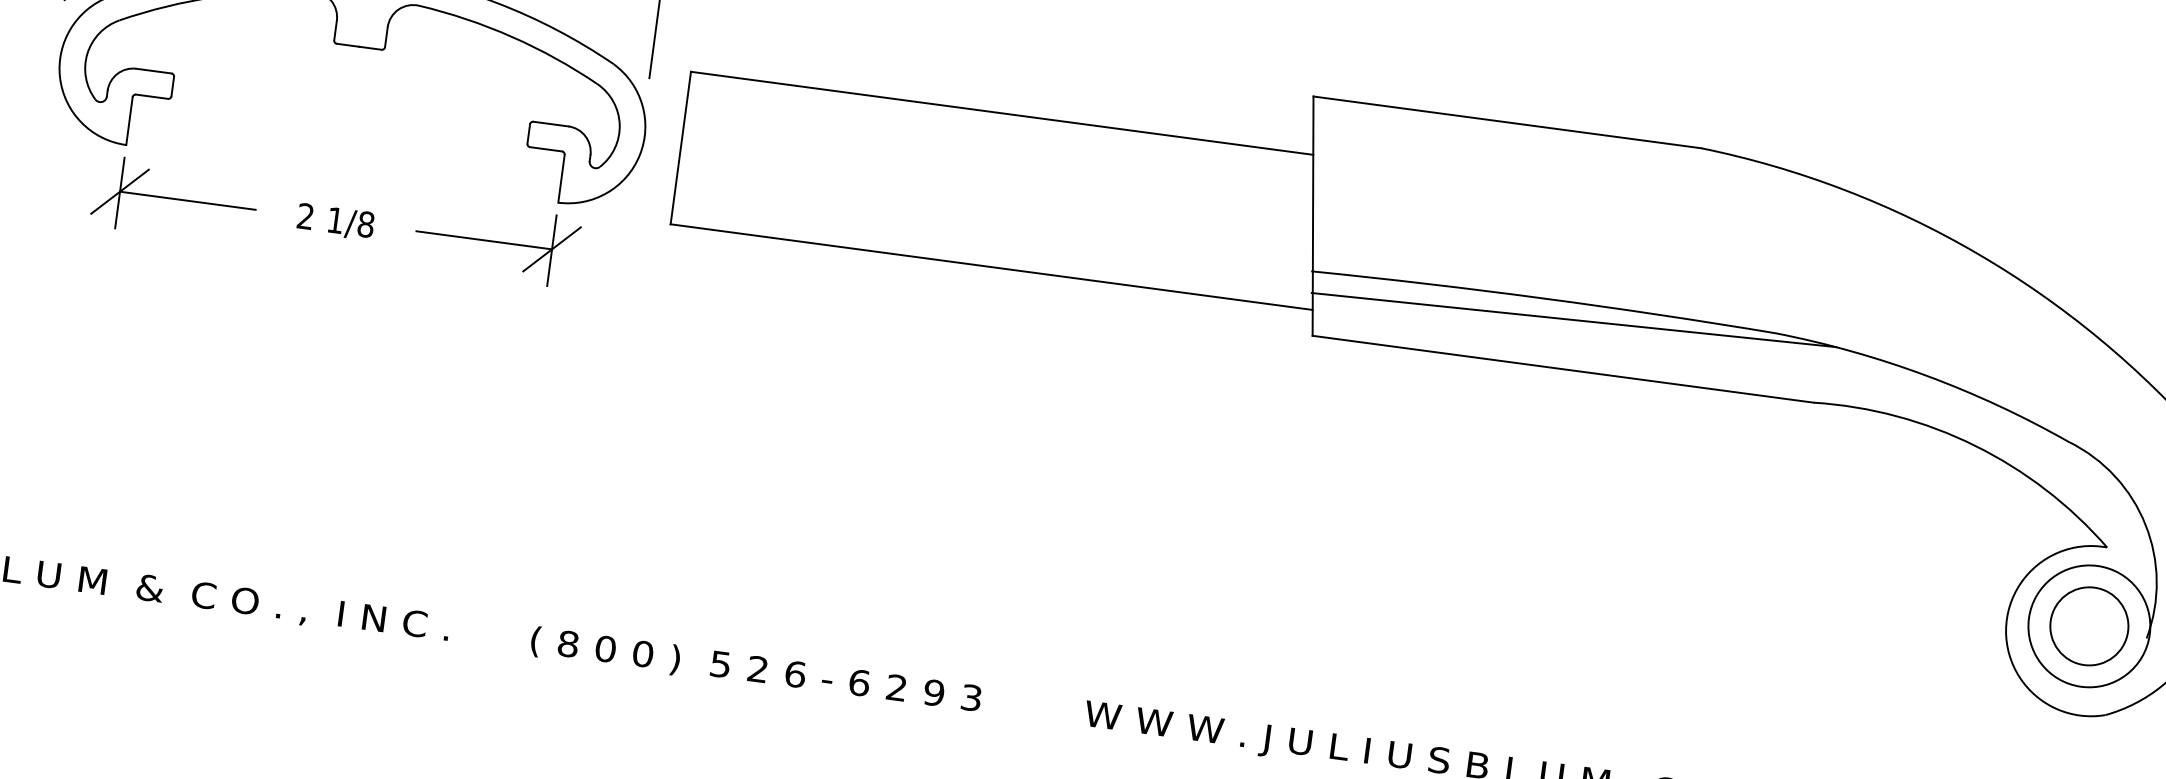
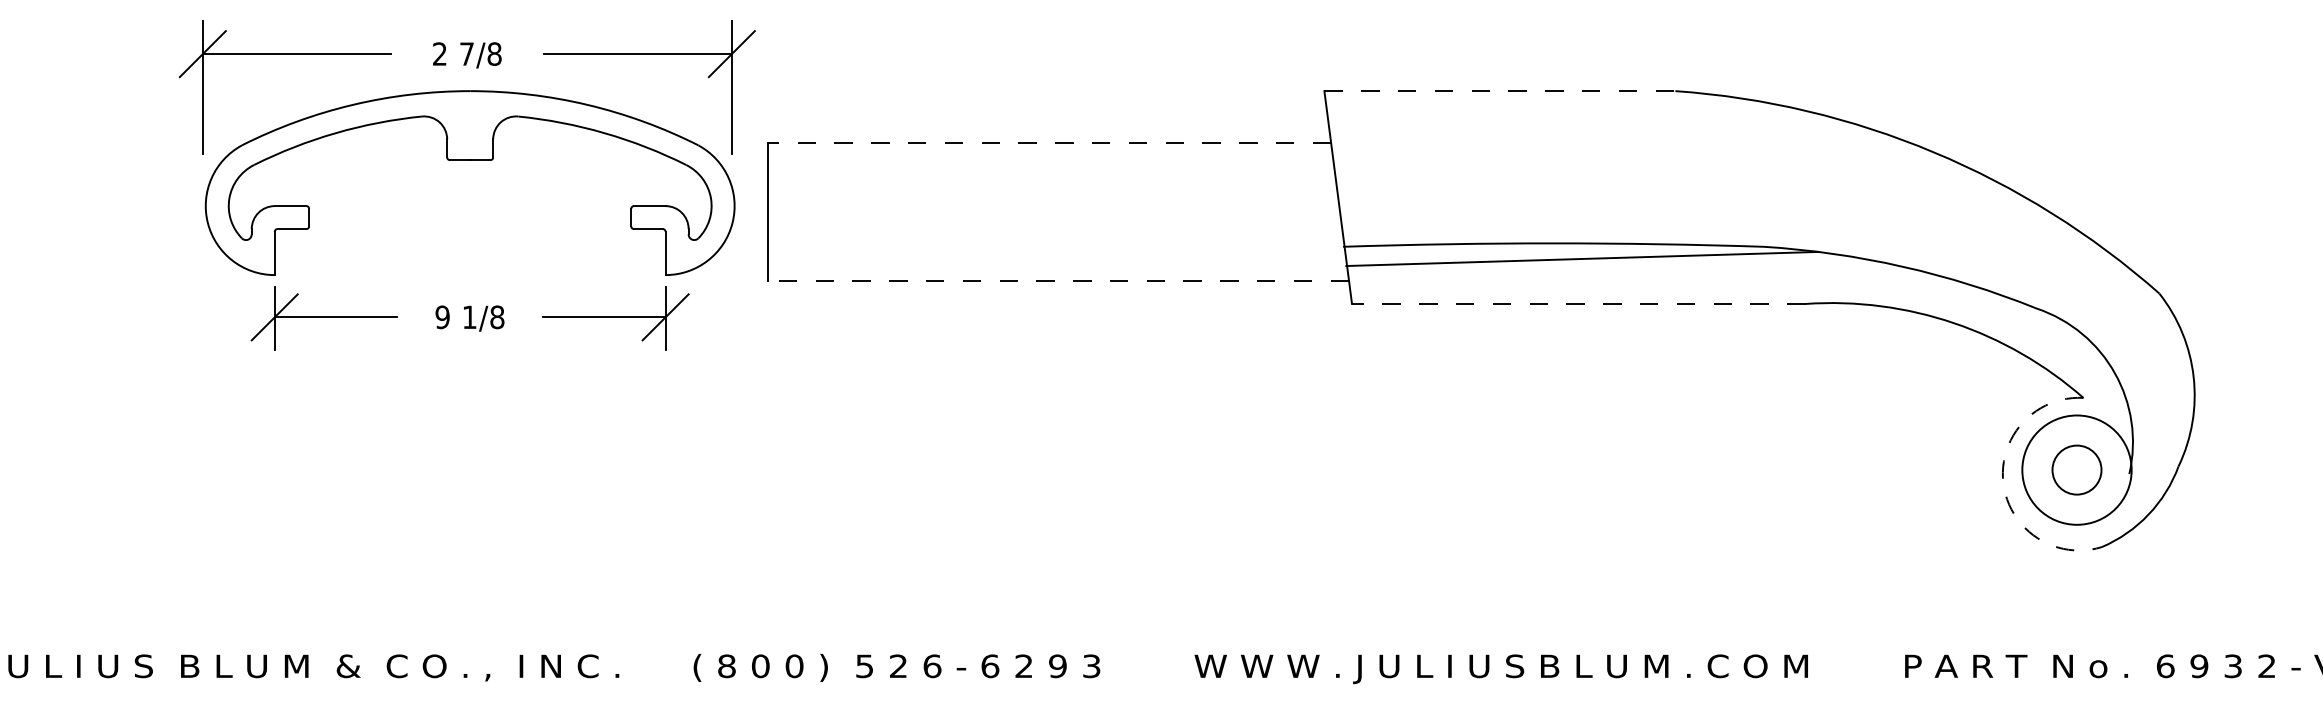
line: (1001, 113) -> (1049, 143), solid -> dashed
line: (1508, 122) -> (1500, 91), solid -> dashed
text: (305, 216) -> (442, 317), 2 -> 9
line: (991, 266) -> (1058, 280), solid -> dashed
line: (1563, 368) -> (1578, 303), solid -> dashed
circle: (2088, 625) -> (2076, 469), size x0.7
arc: (2006, 630) -> (2003, 483), solid -> dashed

